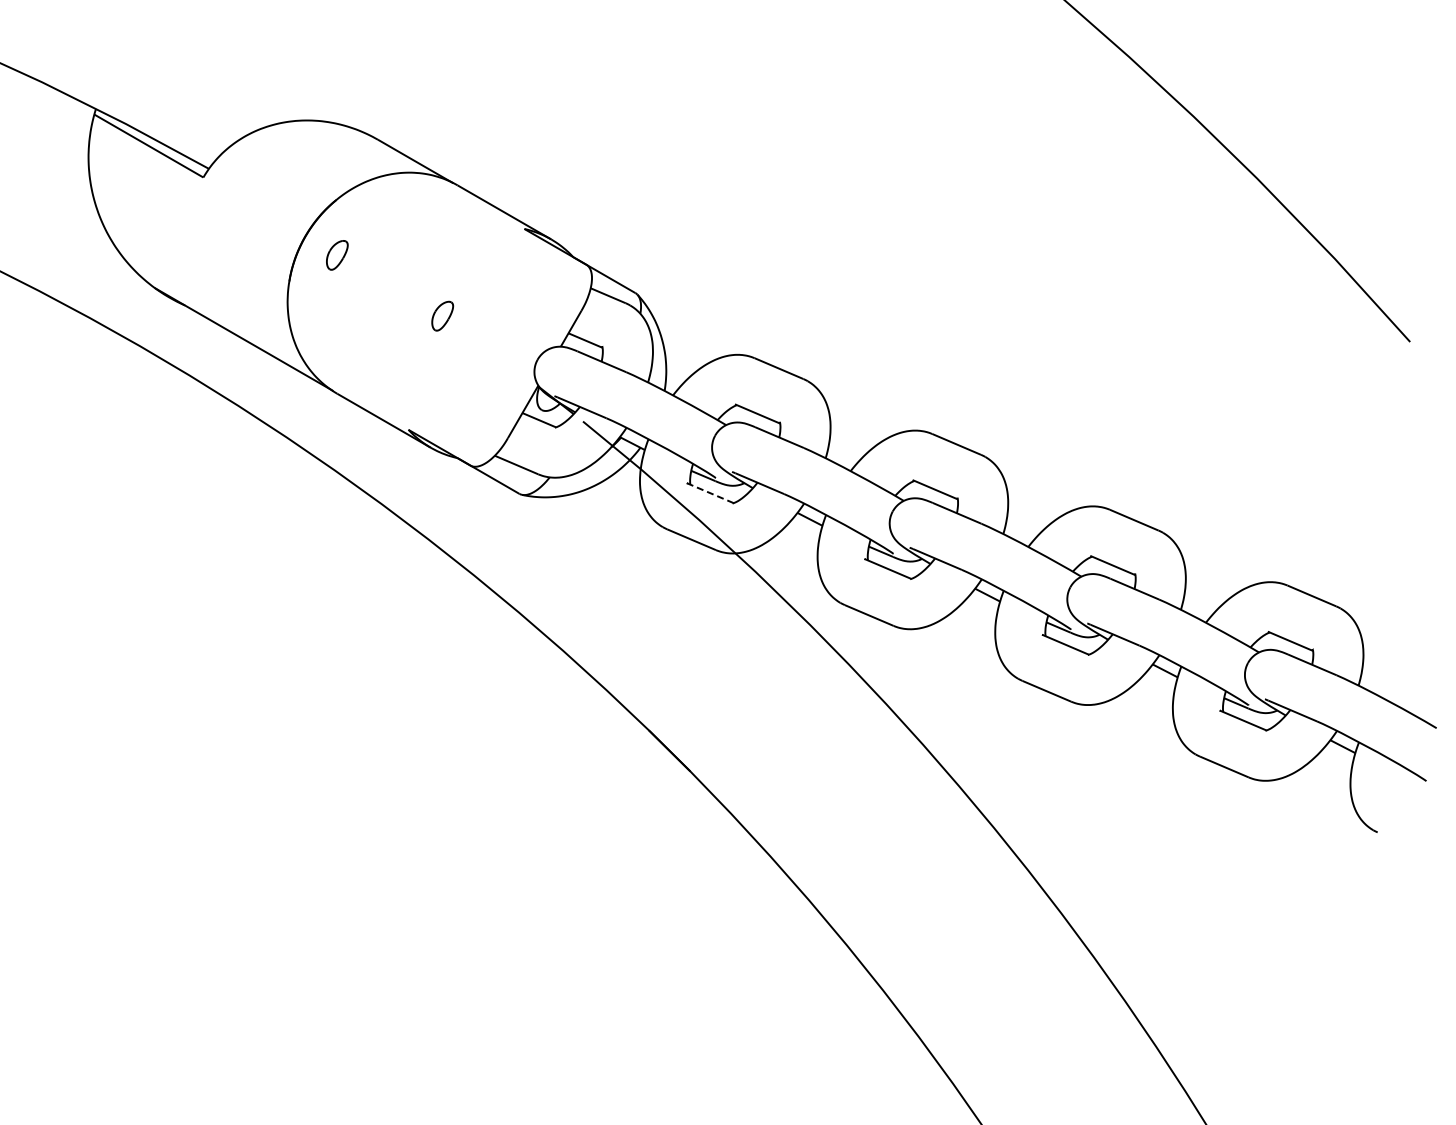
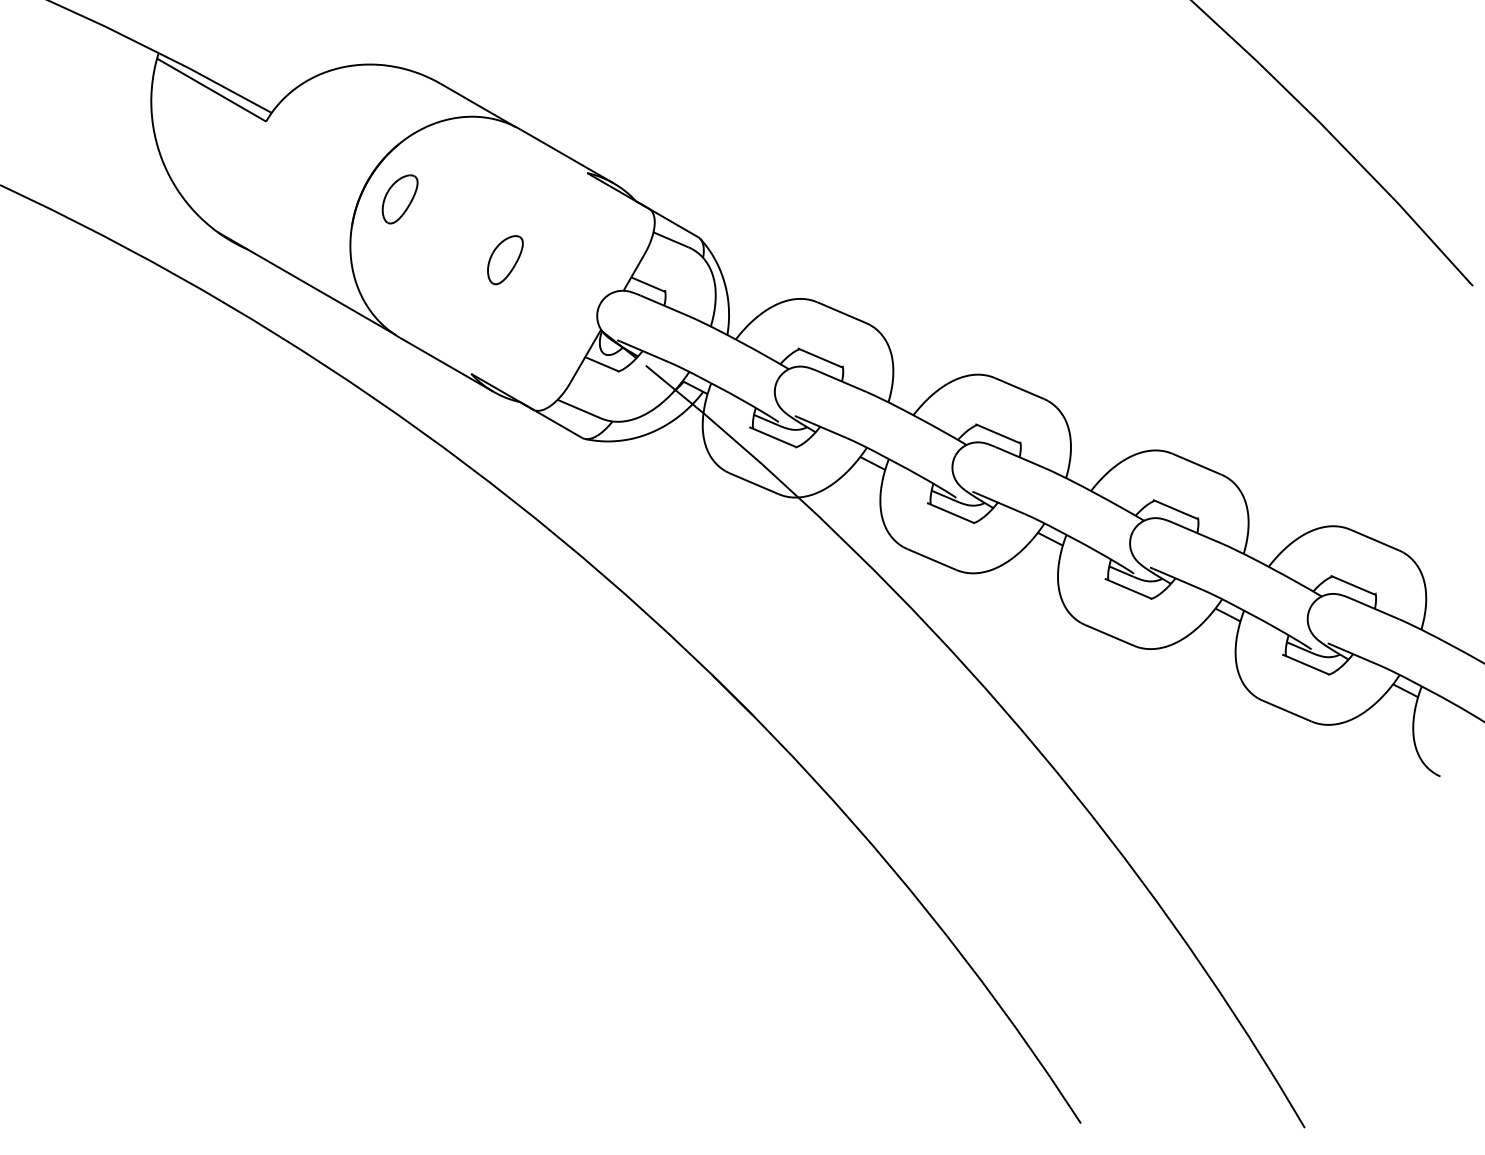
part: (336, 255) -> (399, 199), size x1.67
part: (442, 316) -> (505, 260), size x1.67
line: (710, 493) -> (773, 437), dashed -> solid

